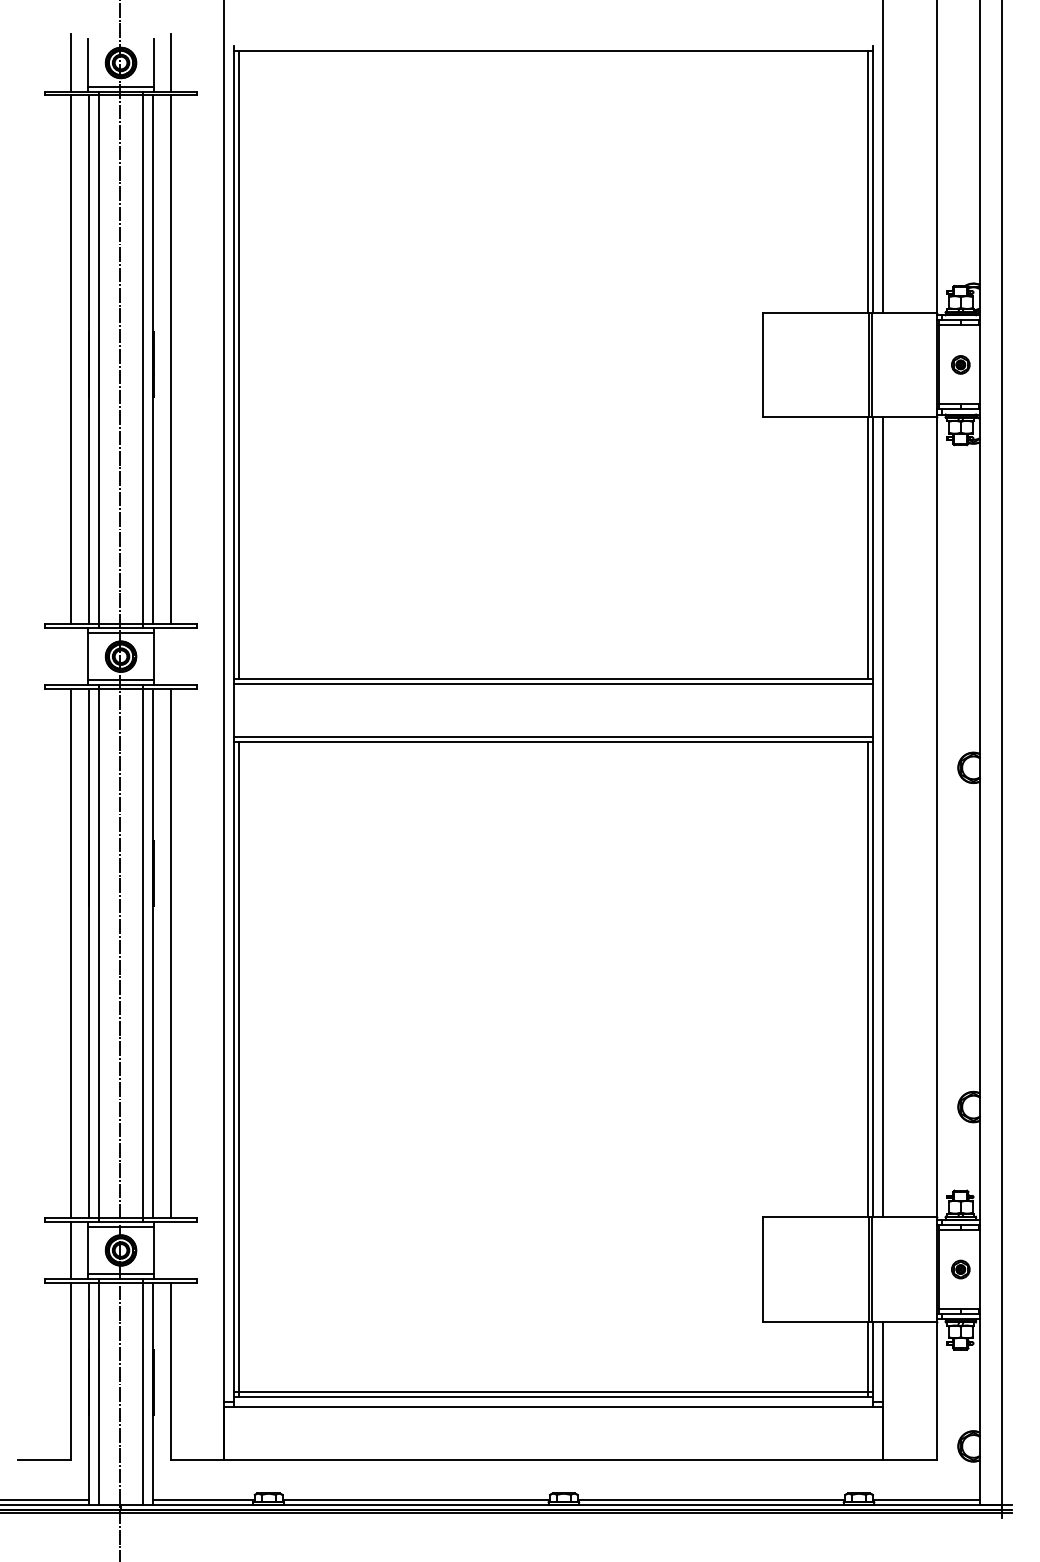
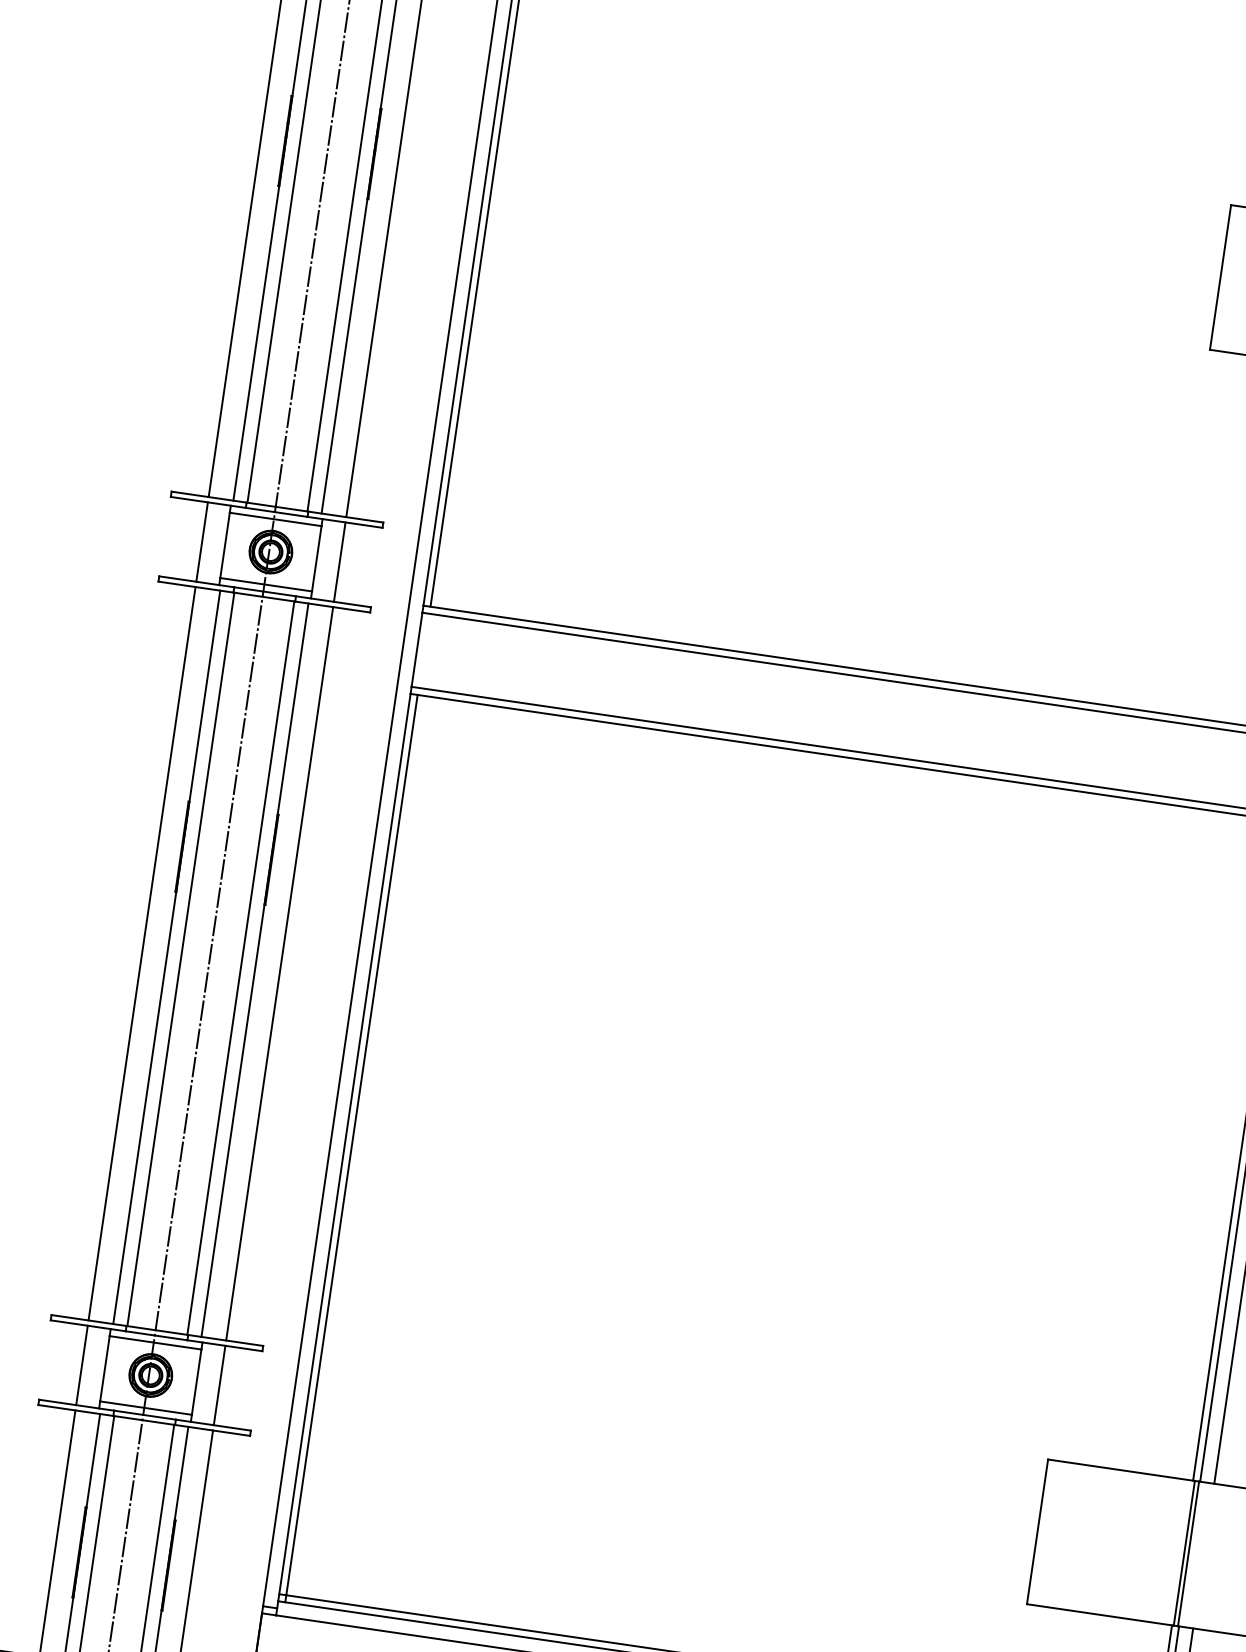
line: (71, 656) -> (202, 541), added
line: (170, 656) -> (339, 561), added
line: (170, 1250) -> (219, 1385), added

